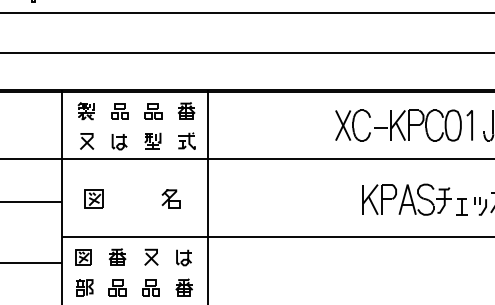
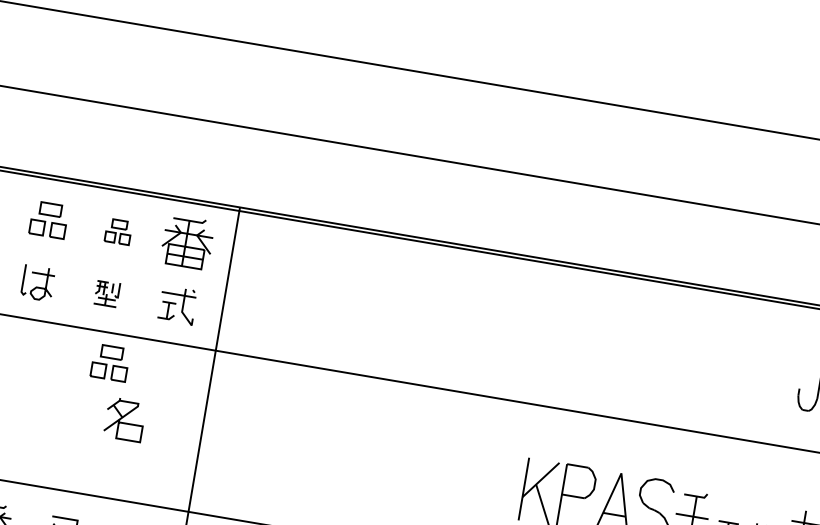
part: (186, 110) -> (187, 241), size x1.4
part: (153, 111) -> (118, 231), size x0.7
part: (403, 125) -> (633, 348), removed
part: (152, 140) -> (106, 291), size x0.7
part: (159, 173) -> (109, 362), added

